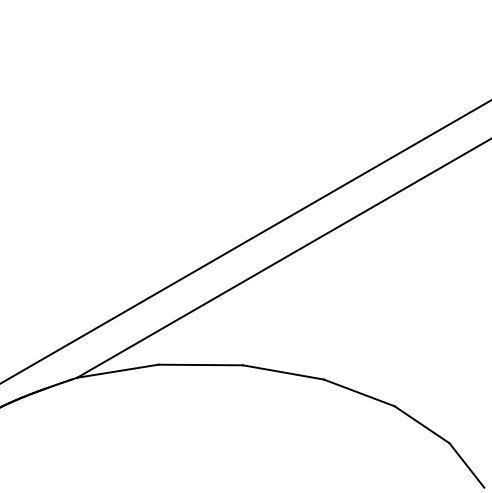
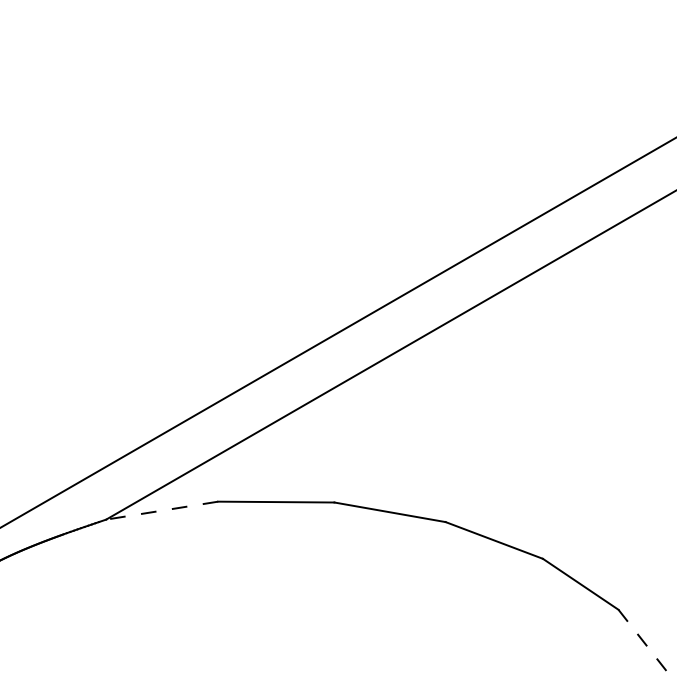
line: (118, 371) -> (162, 510), solid -> dashed
line: (466, 465) -> (642, 640), solid -> dashed

